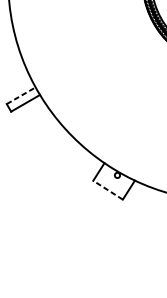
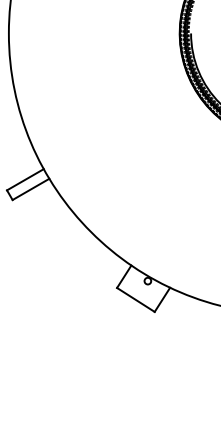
line: (21, 95) -> (25, 179), dashed -> solid
line: (107, 189) -> (135, 299), dashed -> solid

